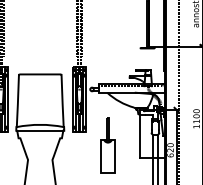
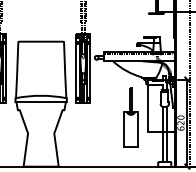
part: (107, 145) -> (130, 117), moved

